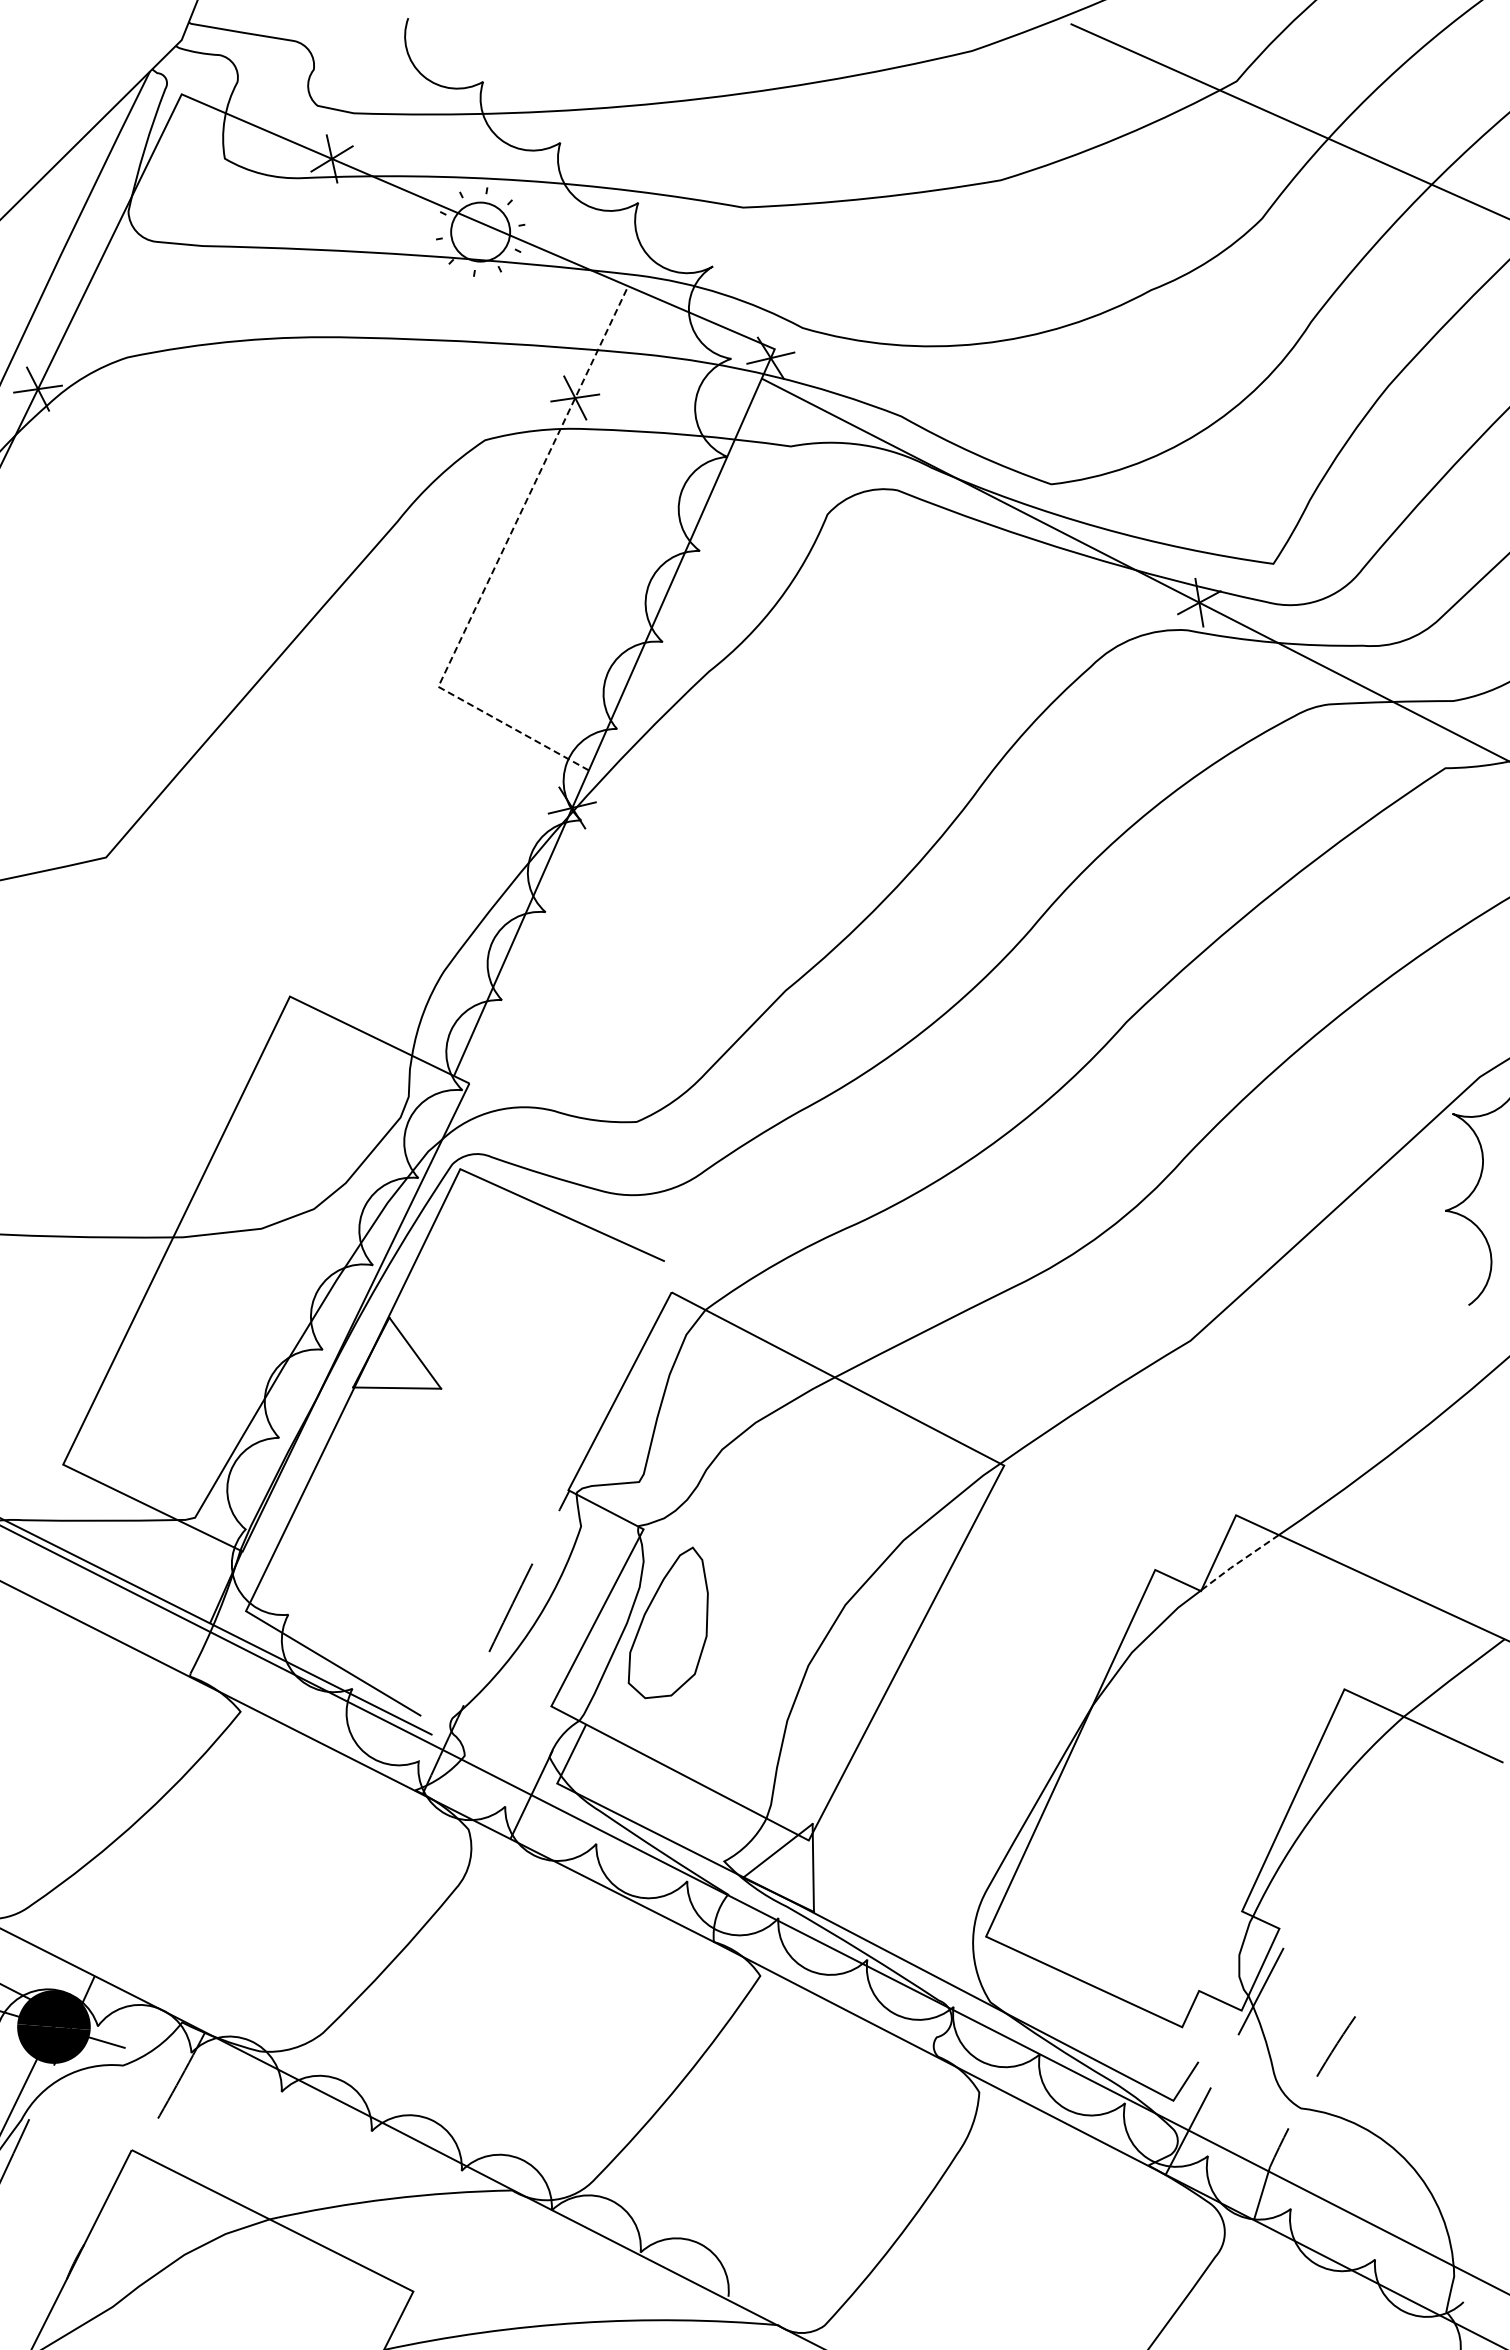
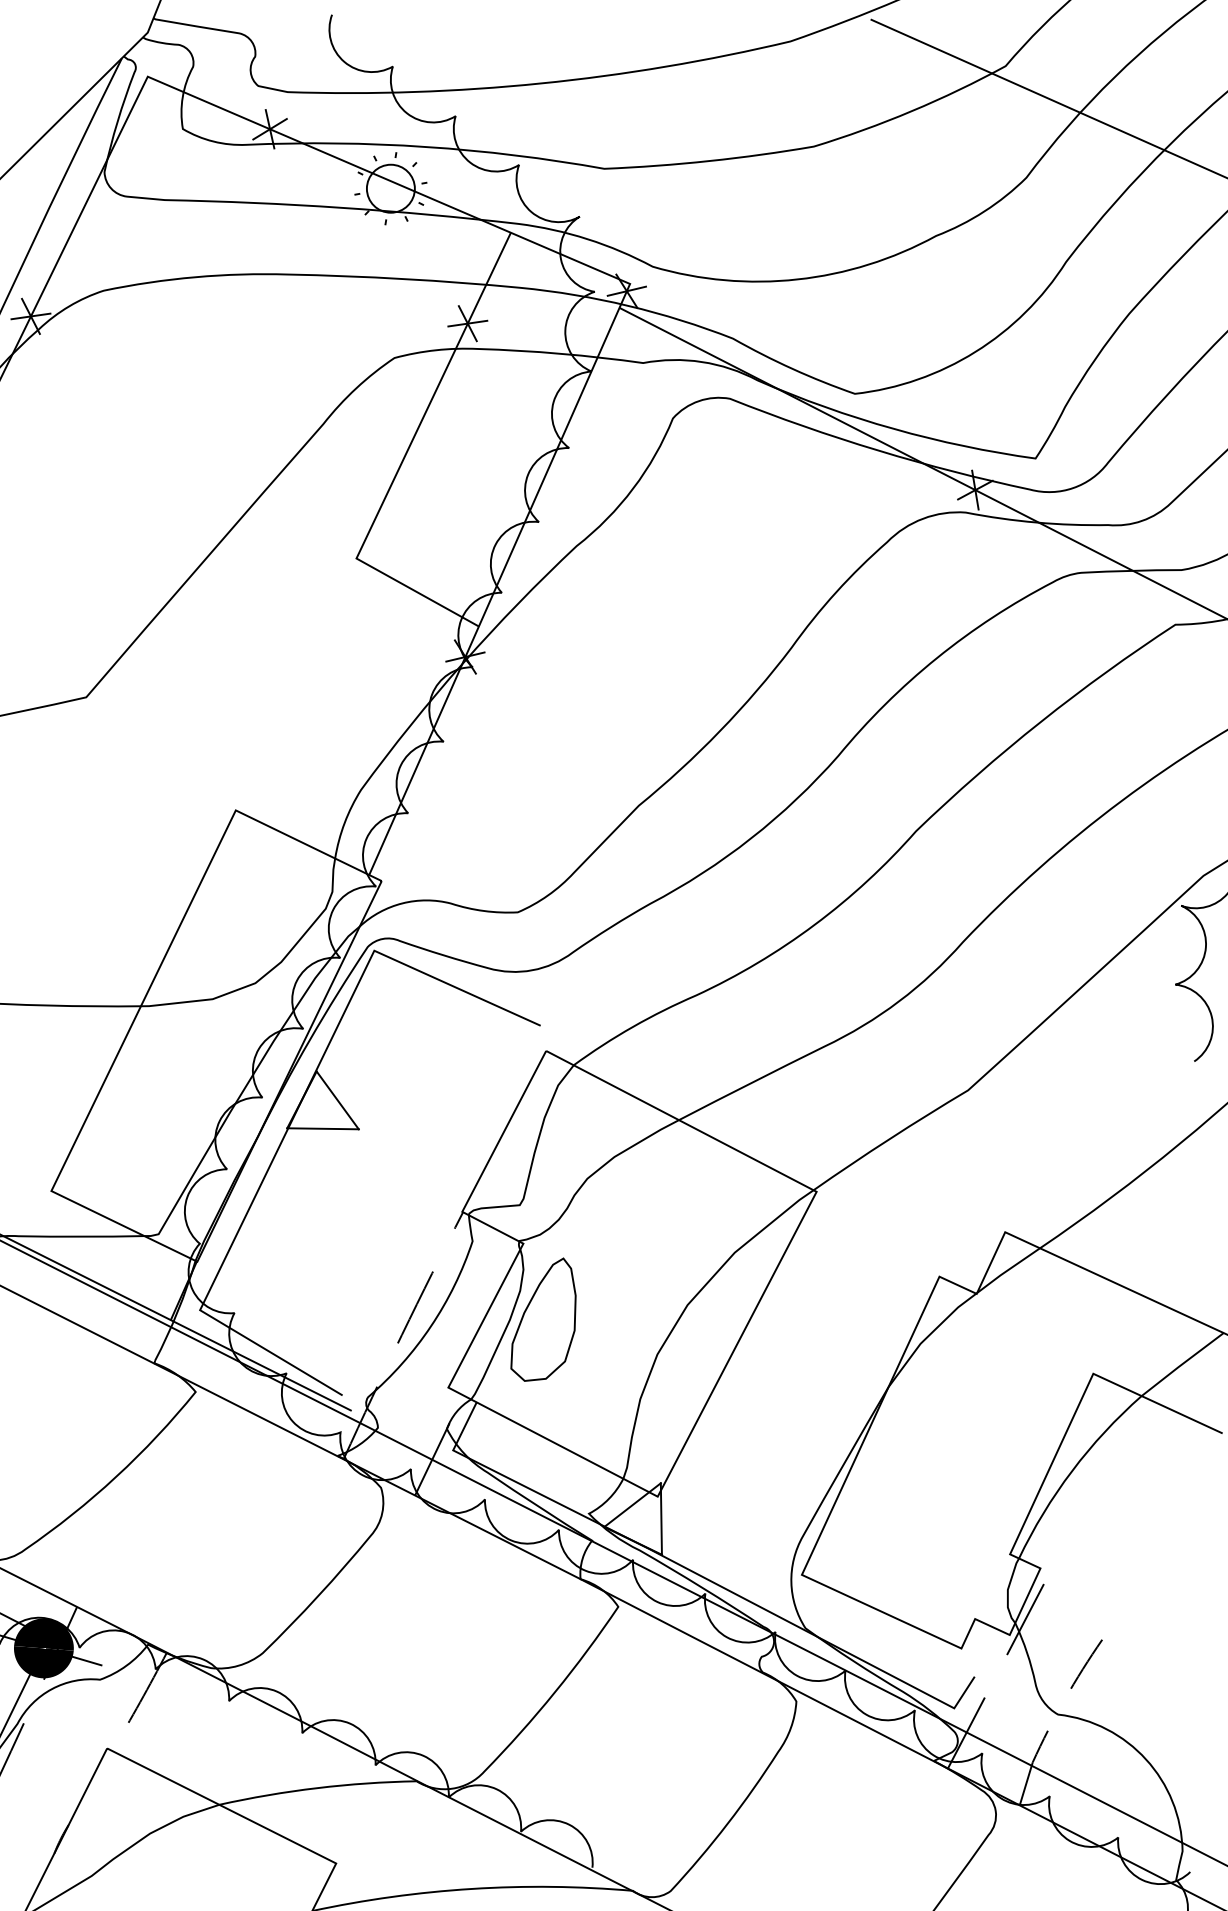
line: (496, 565) -> (403, 459), dashed -> solid
line: (1238, 1562) -> (1007, 1270), dashed -> solid

